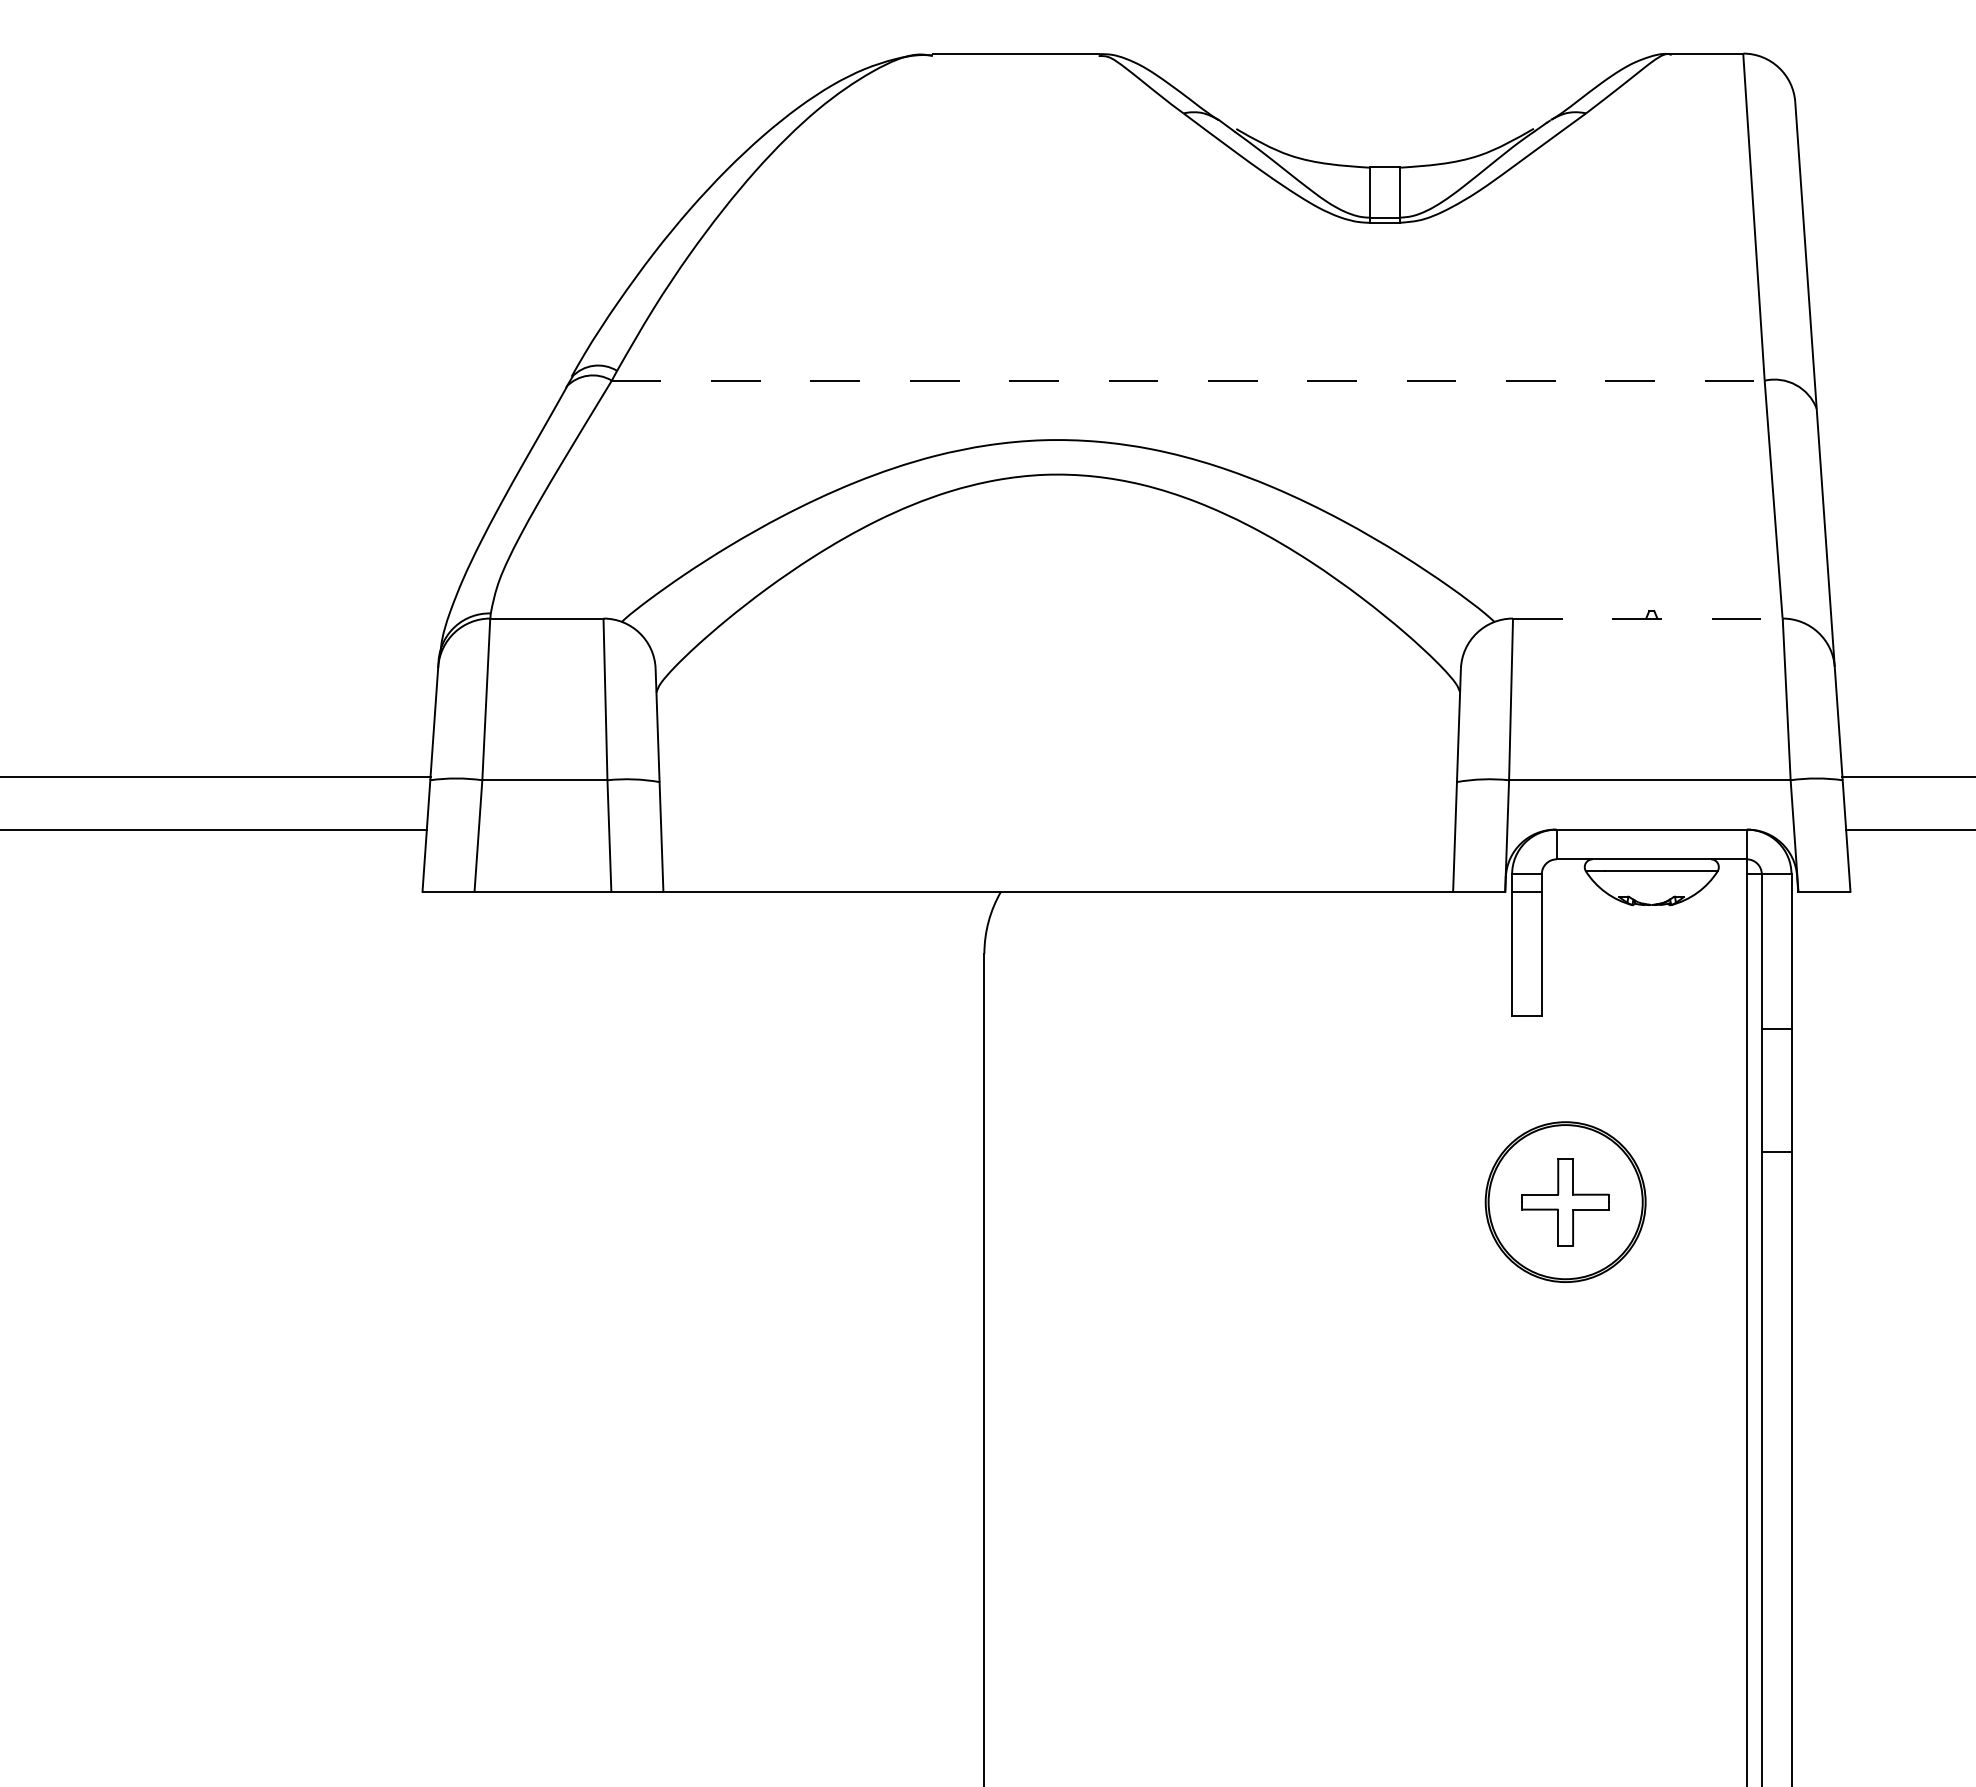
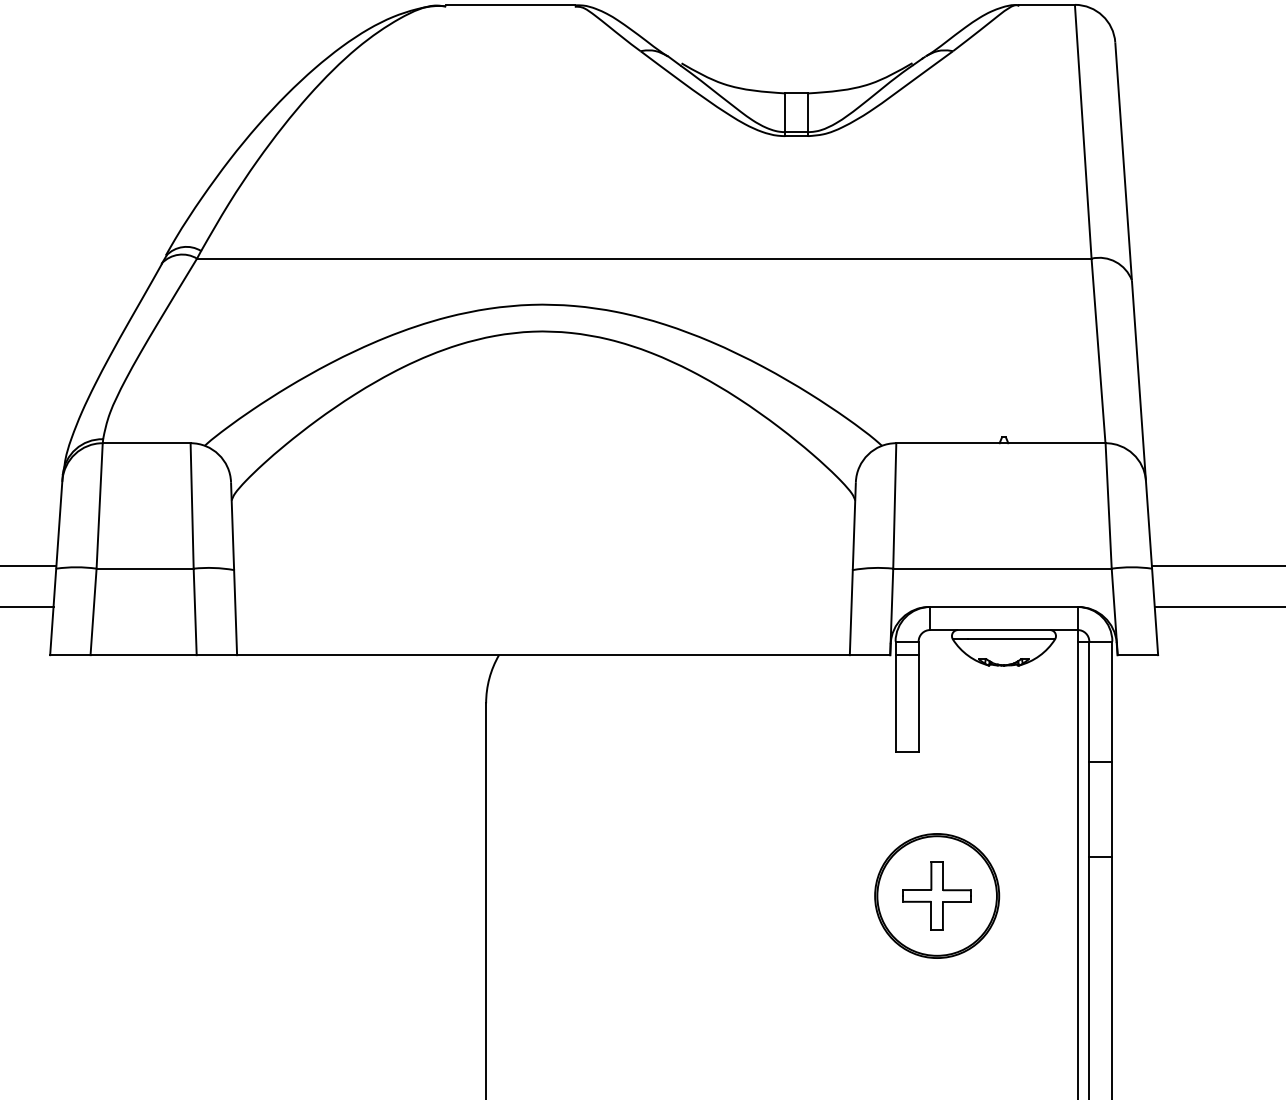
line: (1188, 380) -> (644, 258), dashed -> solid
line: (1647, 618) -> (1000, 443), dashed -> solid

